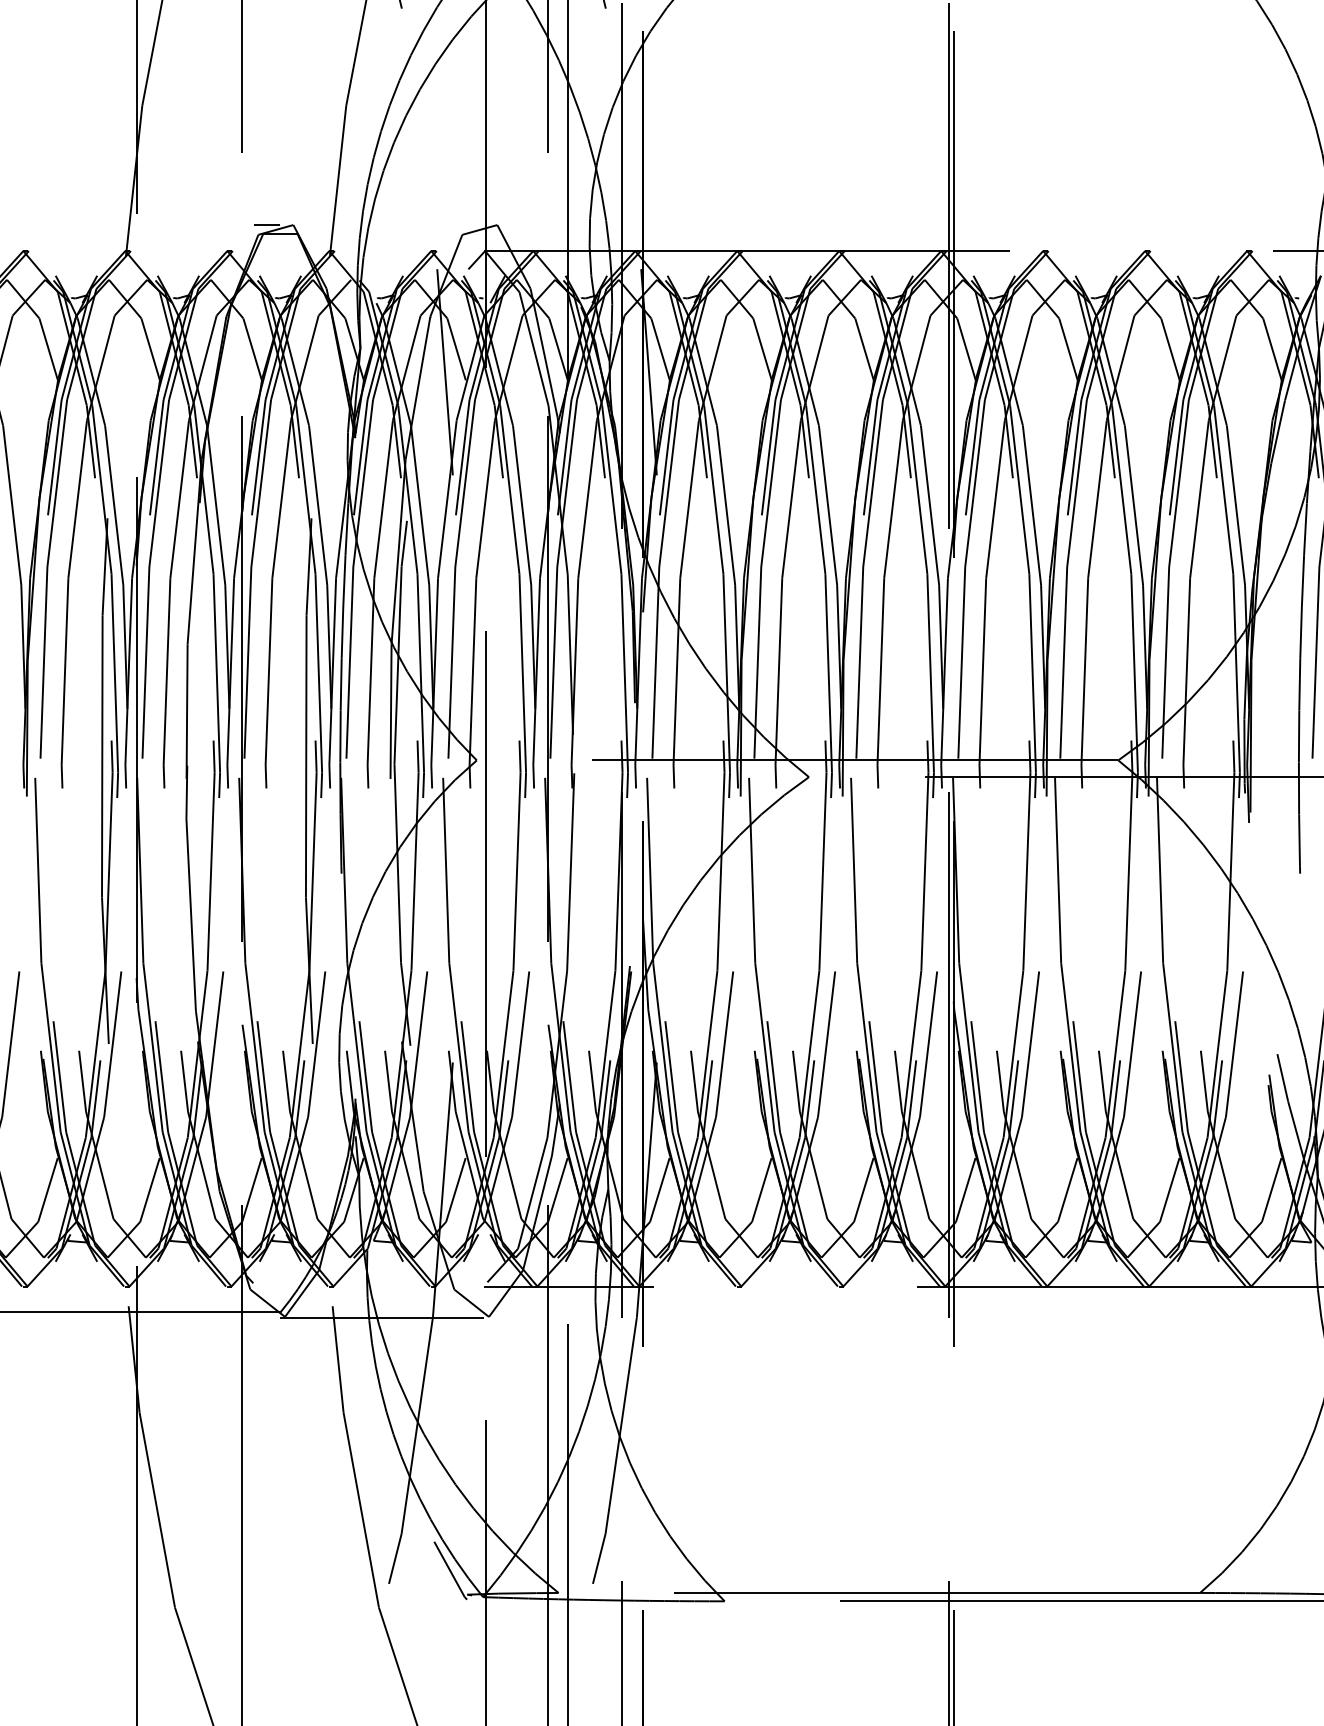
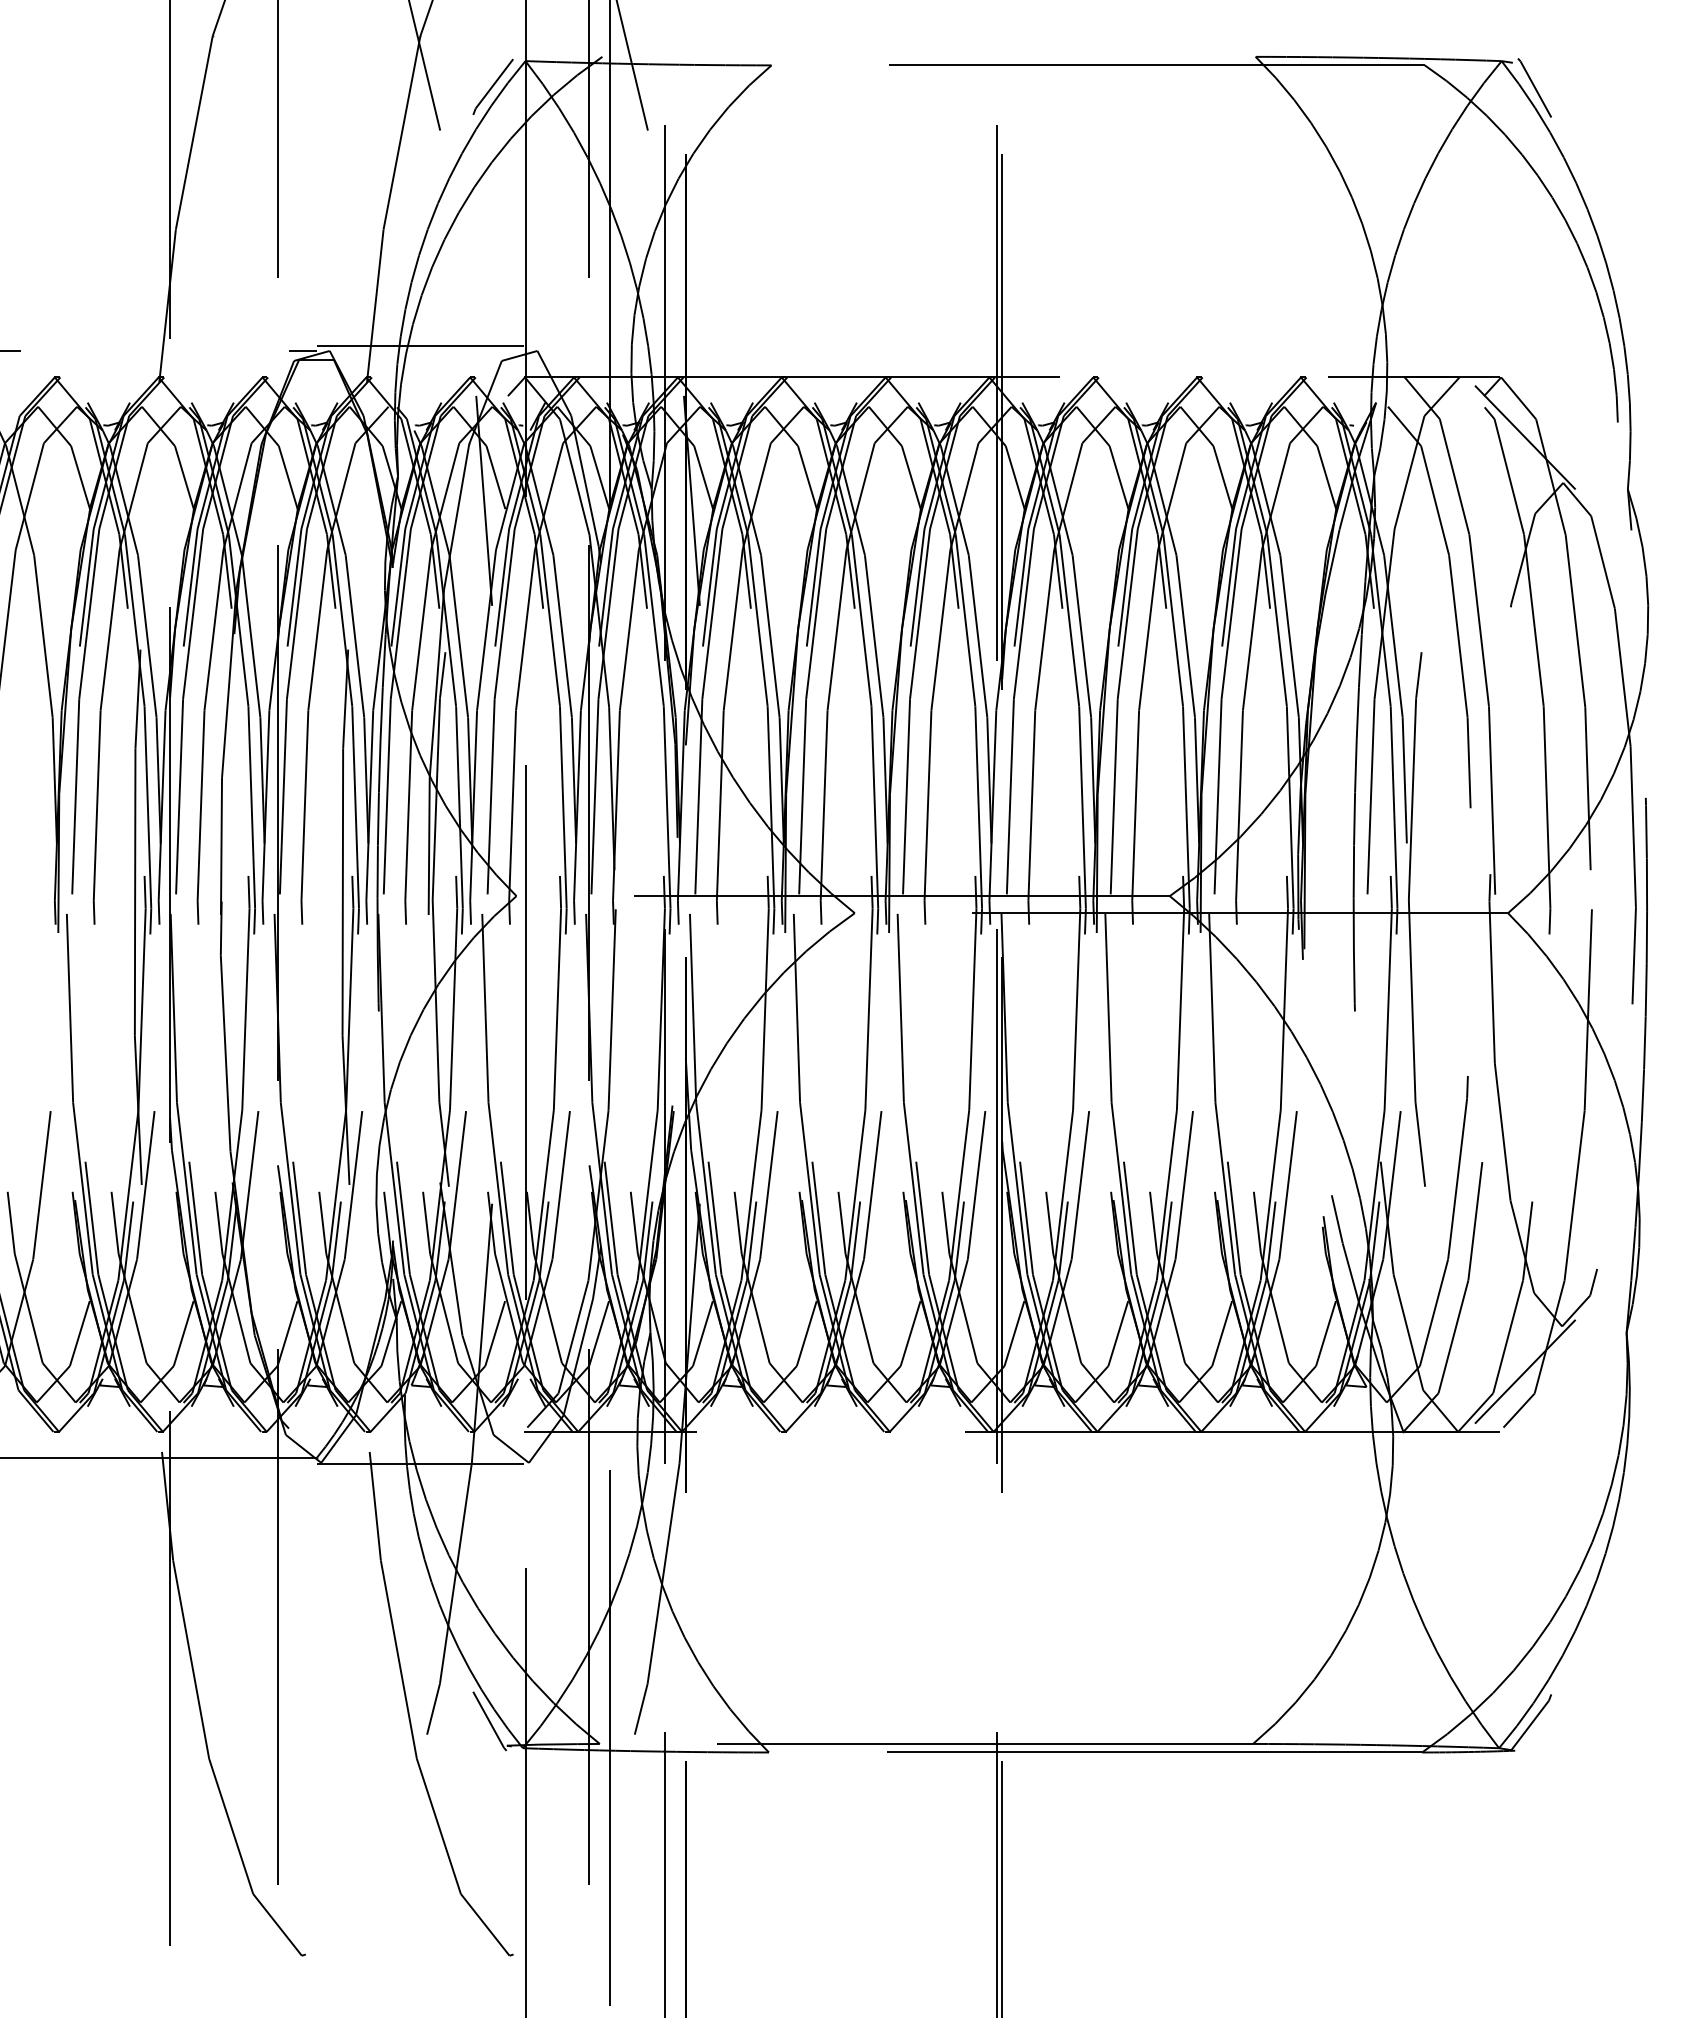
line: (382, 219) -> (420, 345), added

